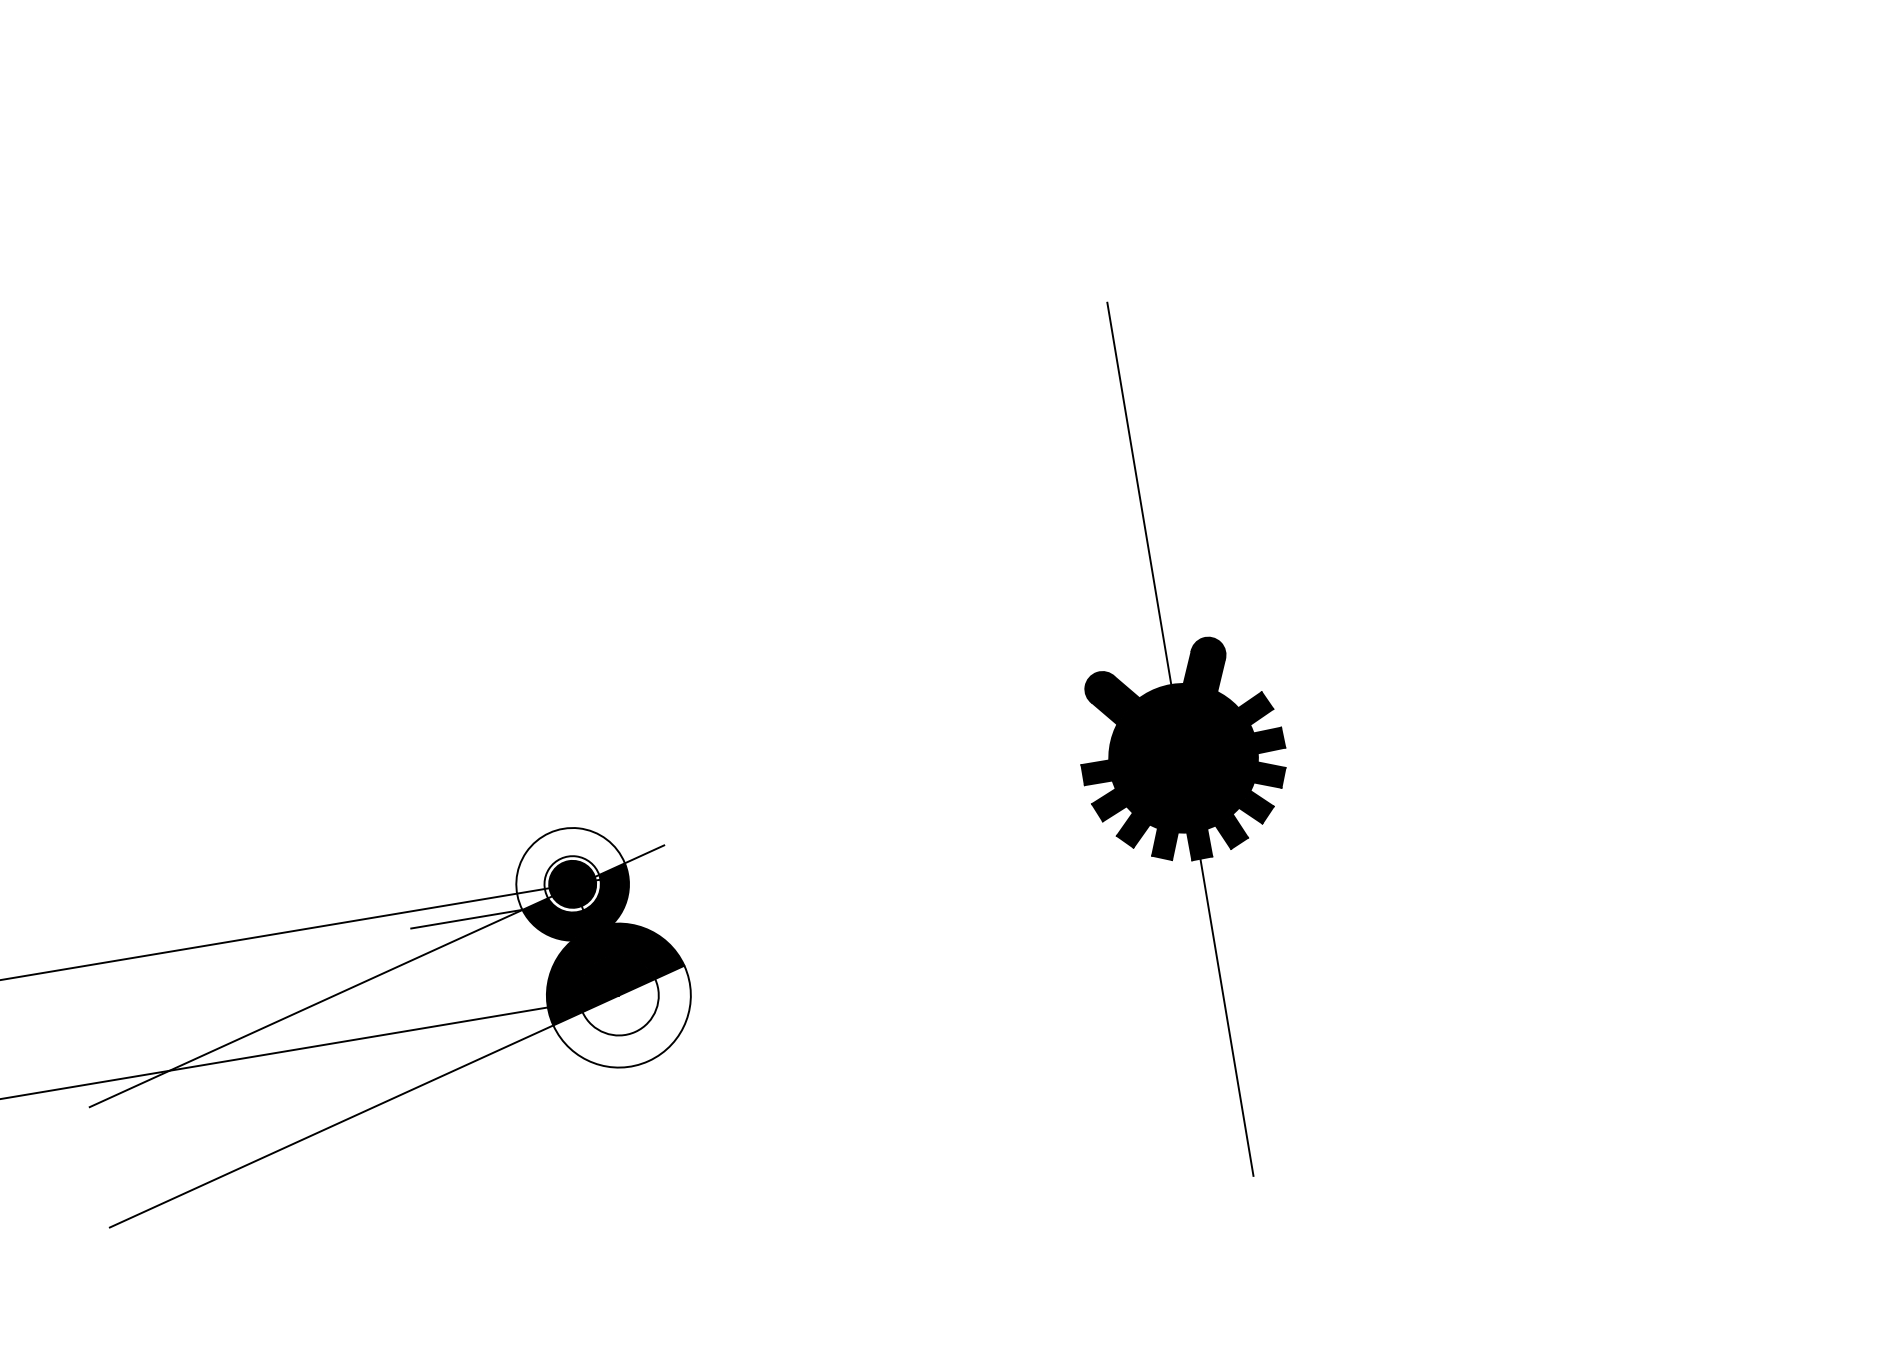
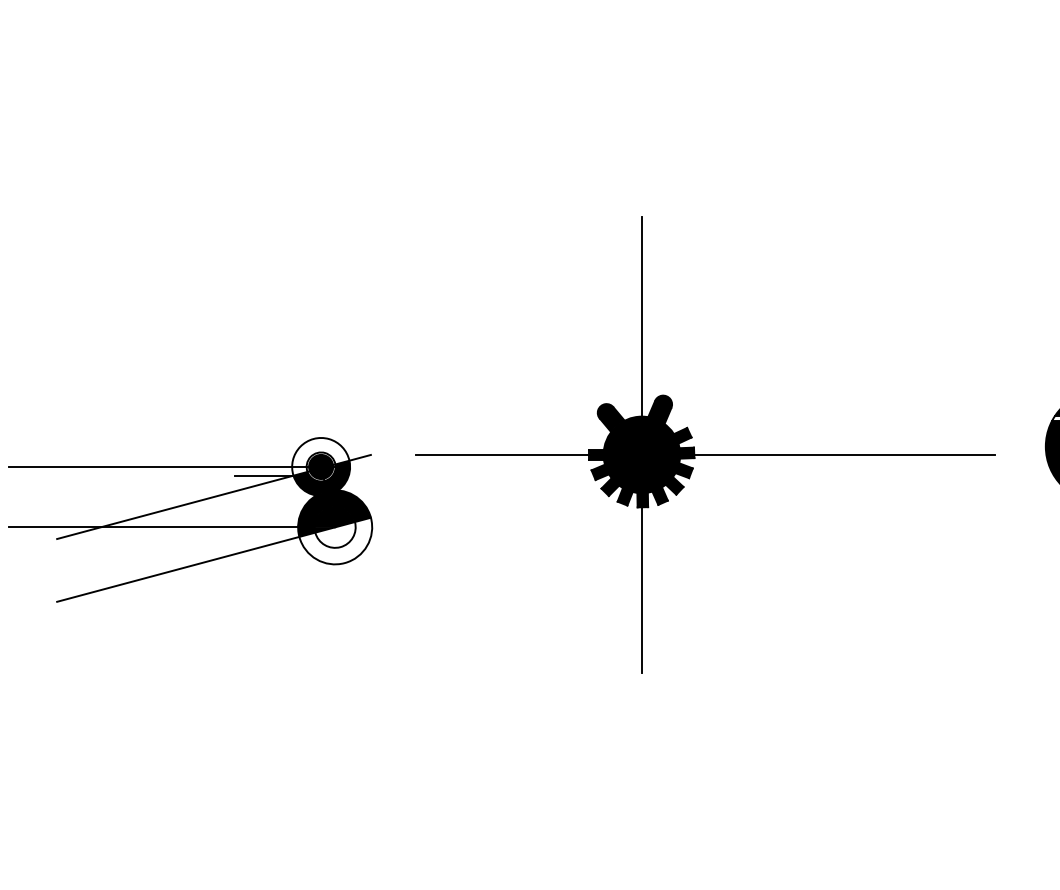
line: (1305, 737) -> (705, 454), added

